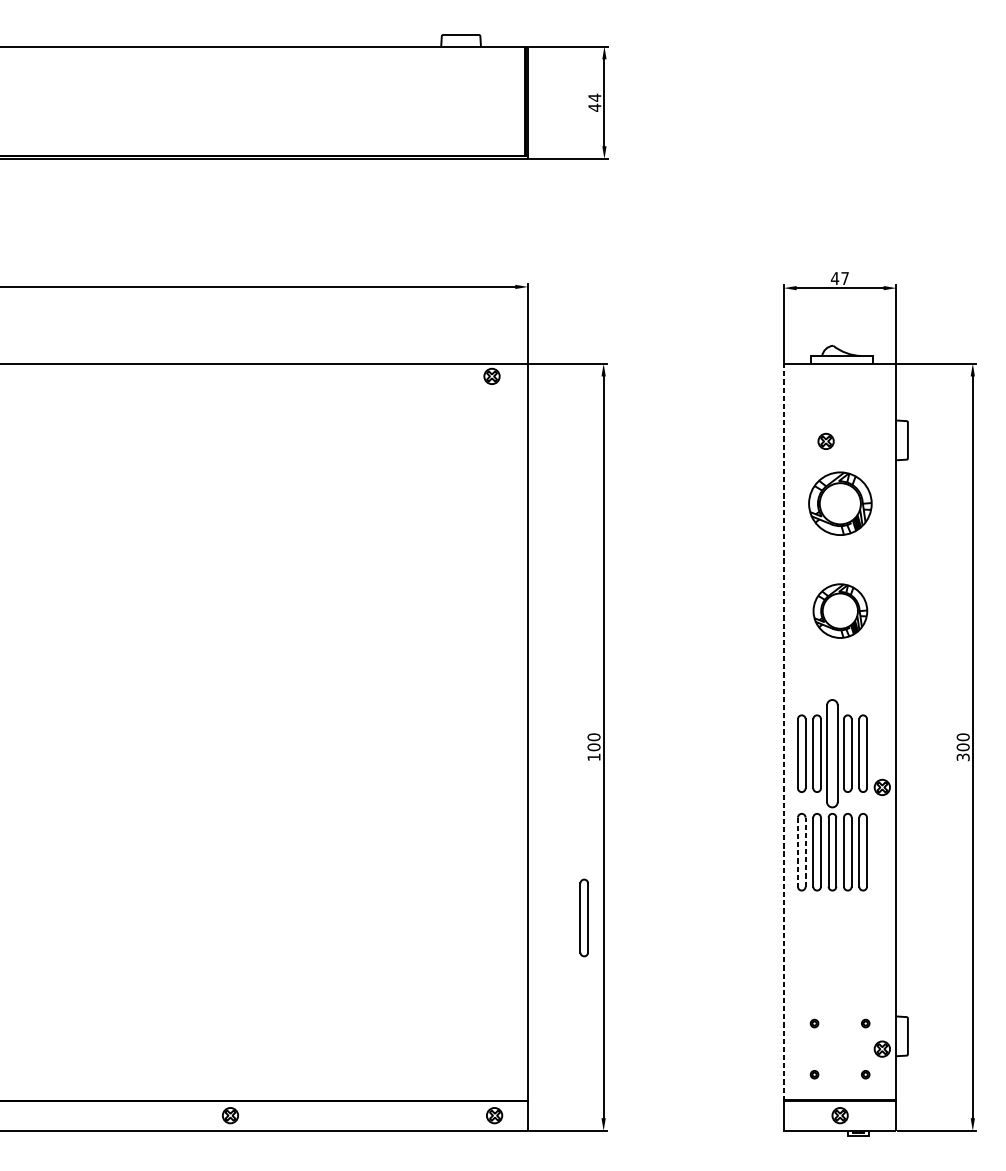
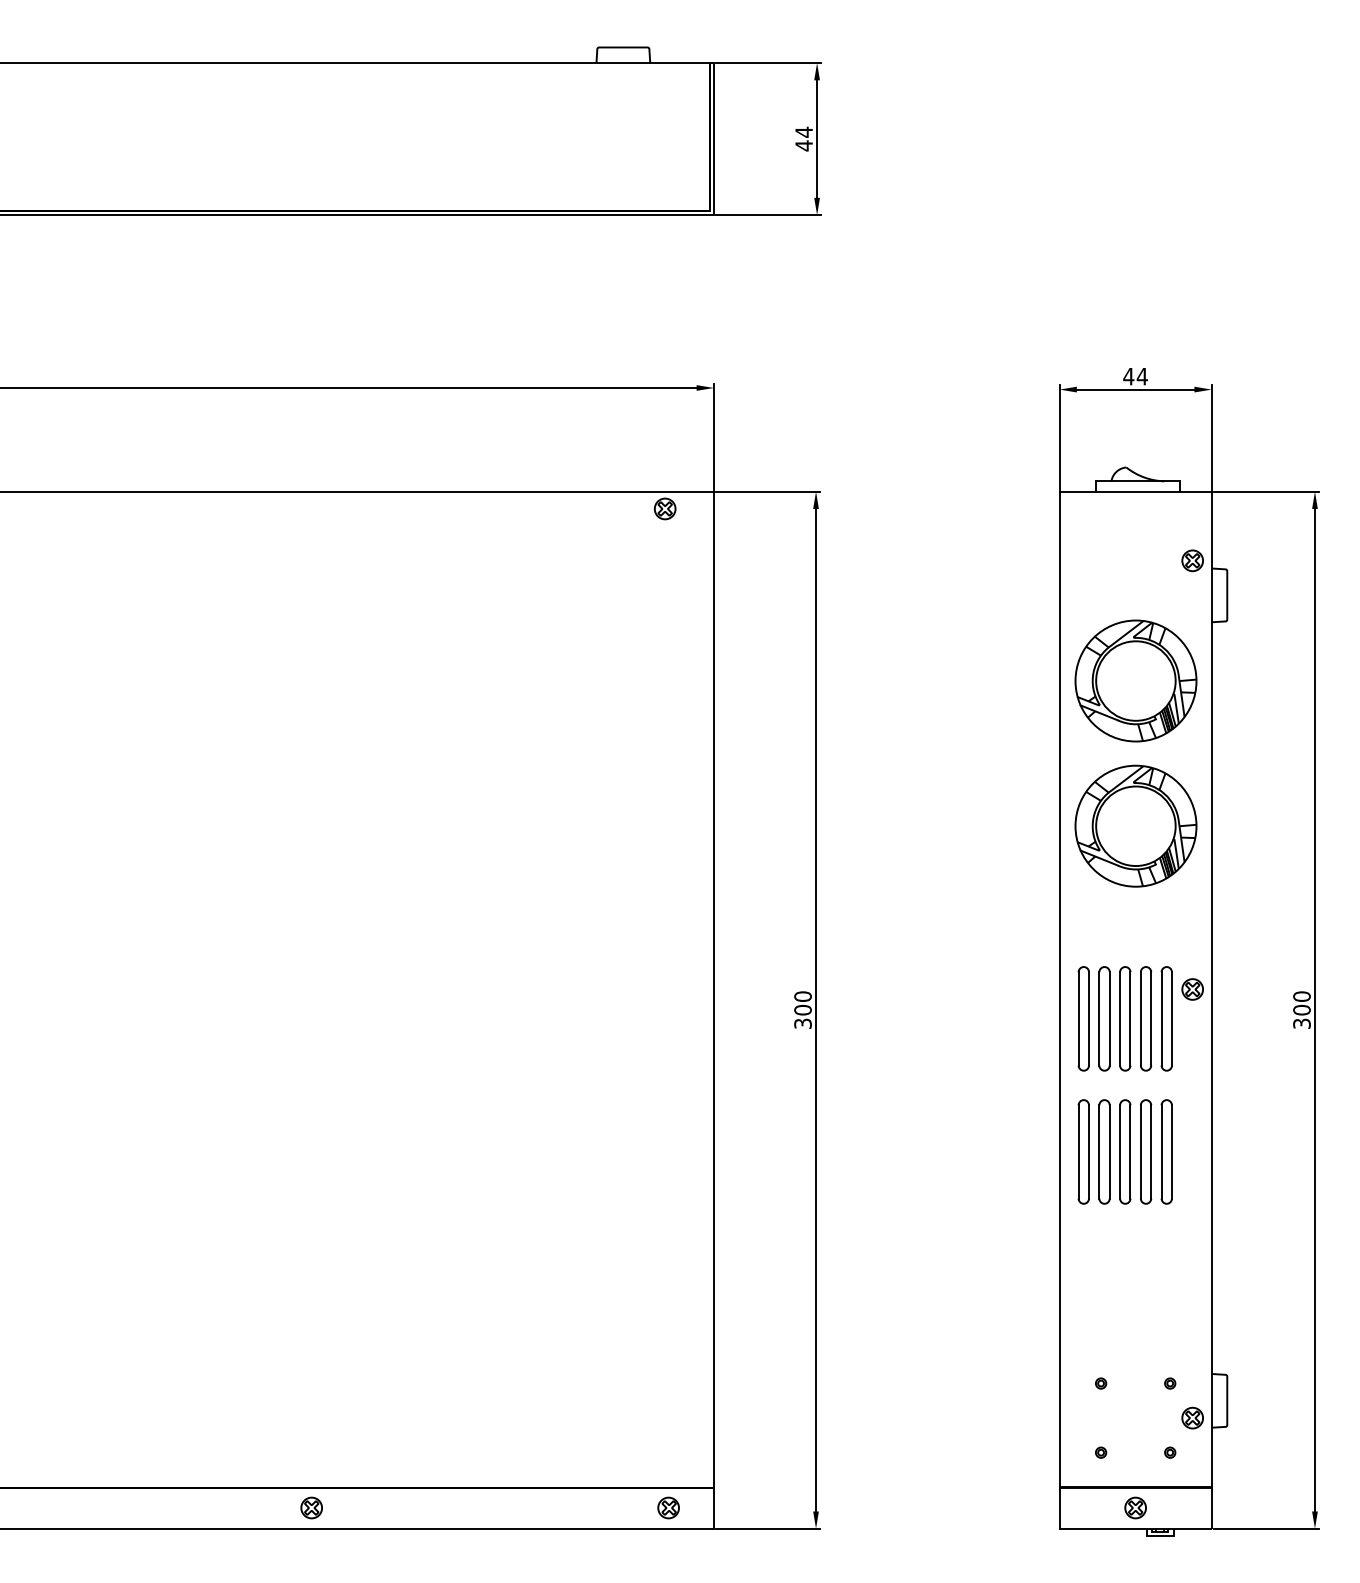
text: (844, 278) -> (1141, 376), 47 -> 44
part: (825, 441) -> (1192, 560), moved
part: (840, 503) -> (1135, 680), size x1.43
part: (840, 610) -> (1135, 825), size x1.67
line: (783, 732) -> (1059, 989), dashed -> solid
part: (832, 753) -> (1125, 1018), size x0.71
text: (593, 757) -> (802, 1023), 100 -> 300
part: (882, 787) -> (1192, 989), moved
line: (797, 851) -> (1078, 1151), dashed -> solid
line: (805, 851) -> (1088, 1151), dashed -> solid
part: (584, 917) -> (789, 1240), removed

